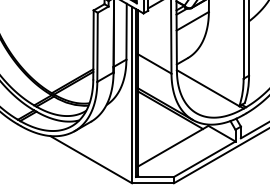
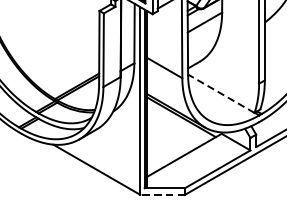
line: (207, 87) -> (220, 92), solid -> dashed
line: (153, 183) -> (163, 195), solid -> dashed

